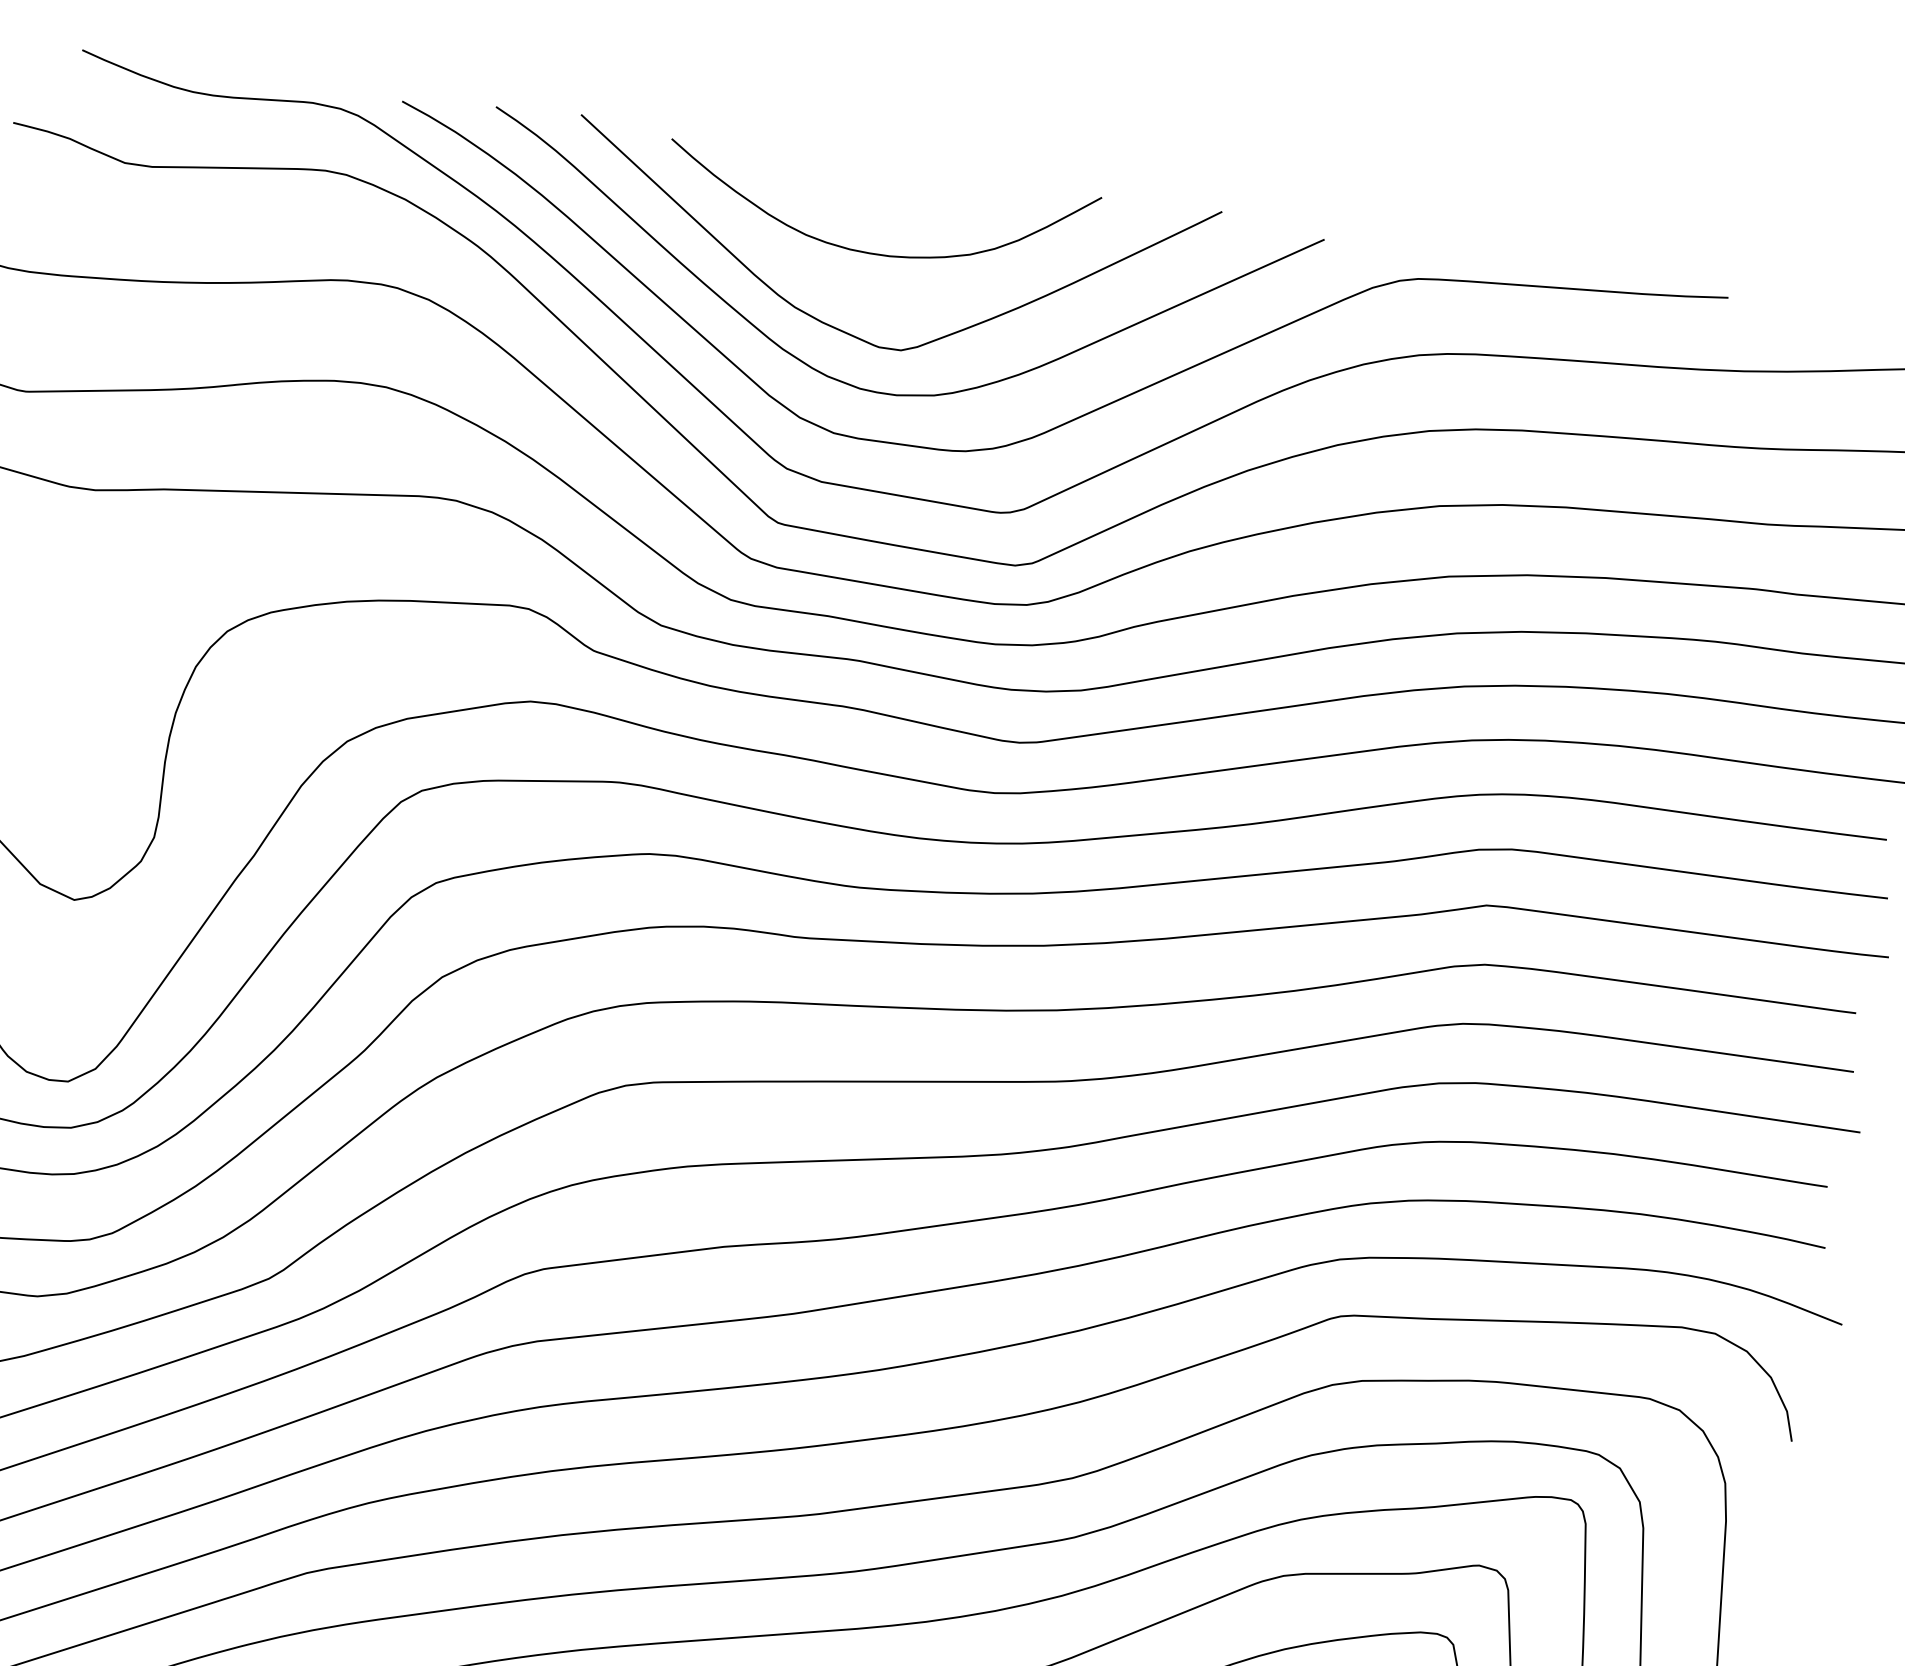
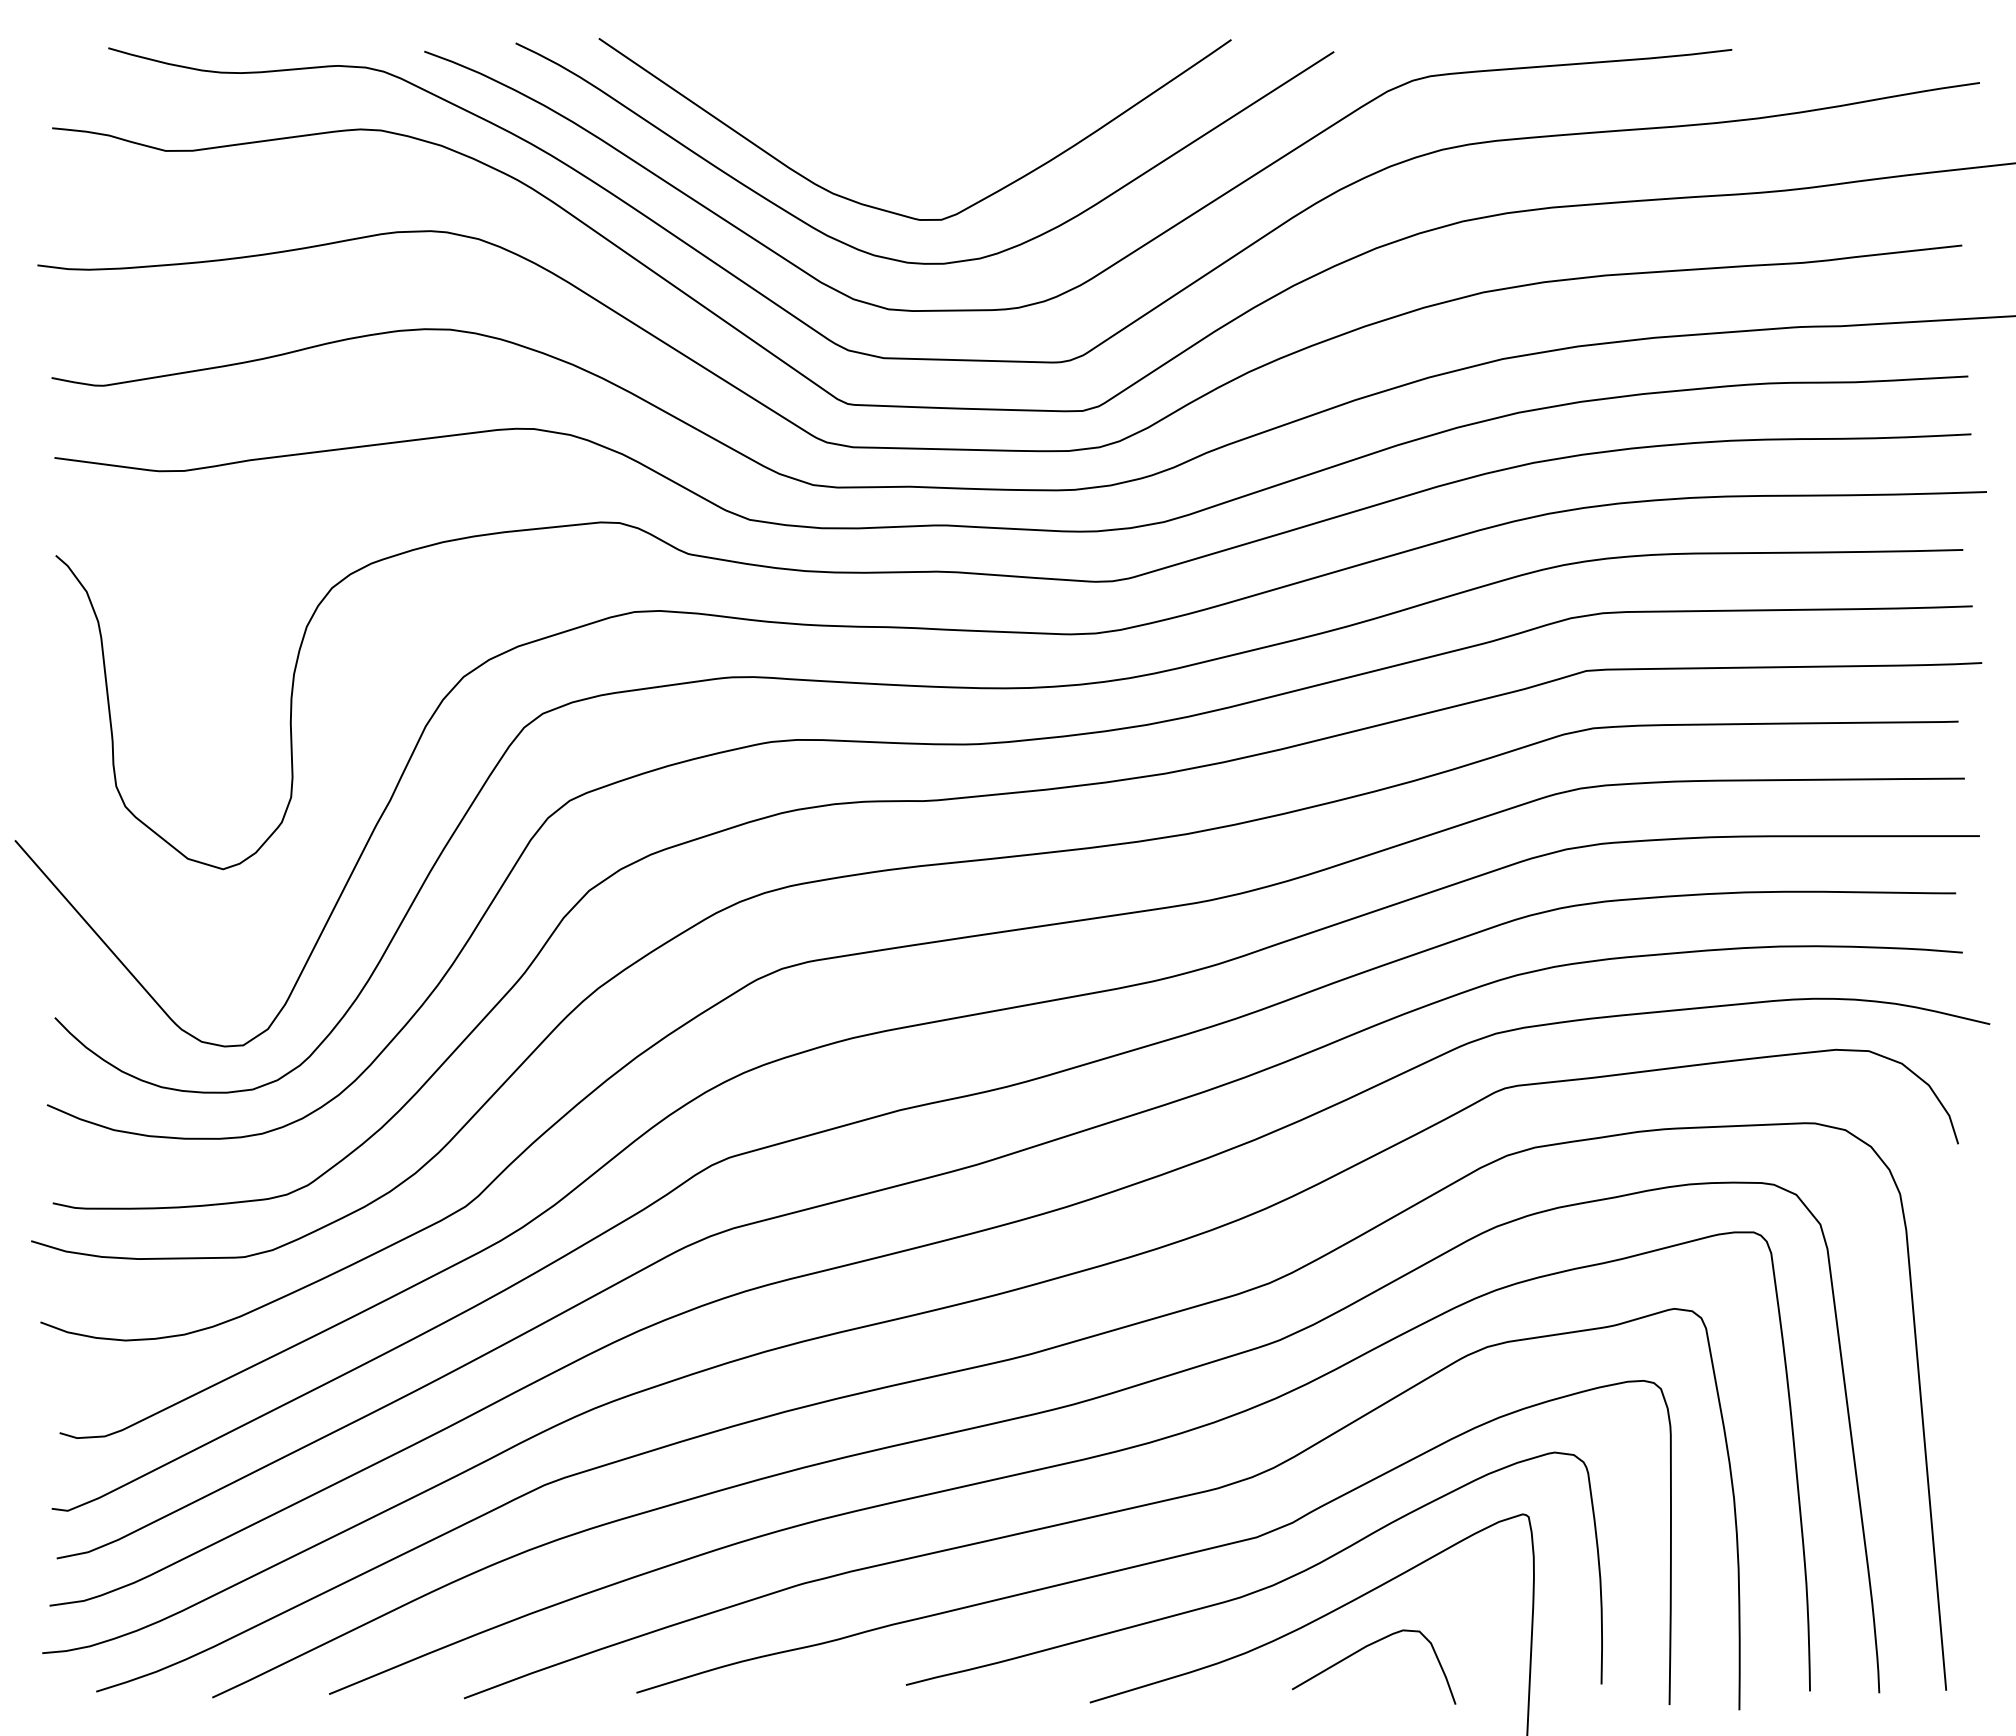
curve: (874, 252) -> (901, 129), removed

